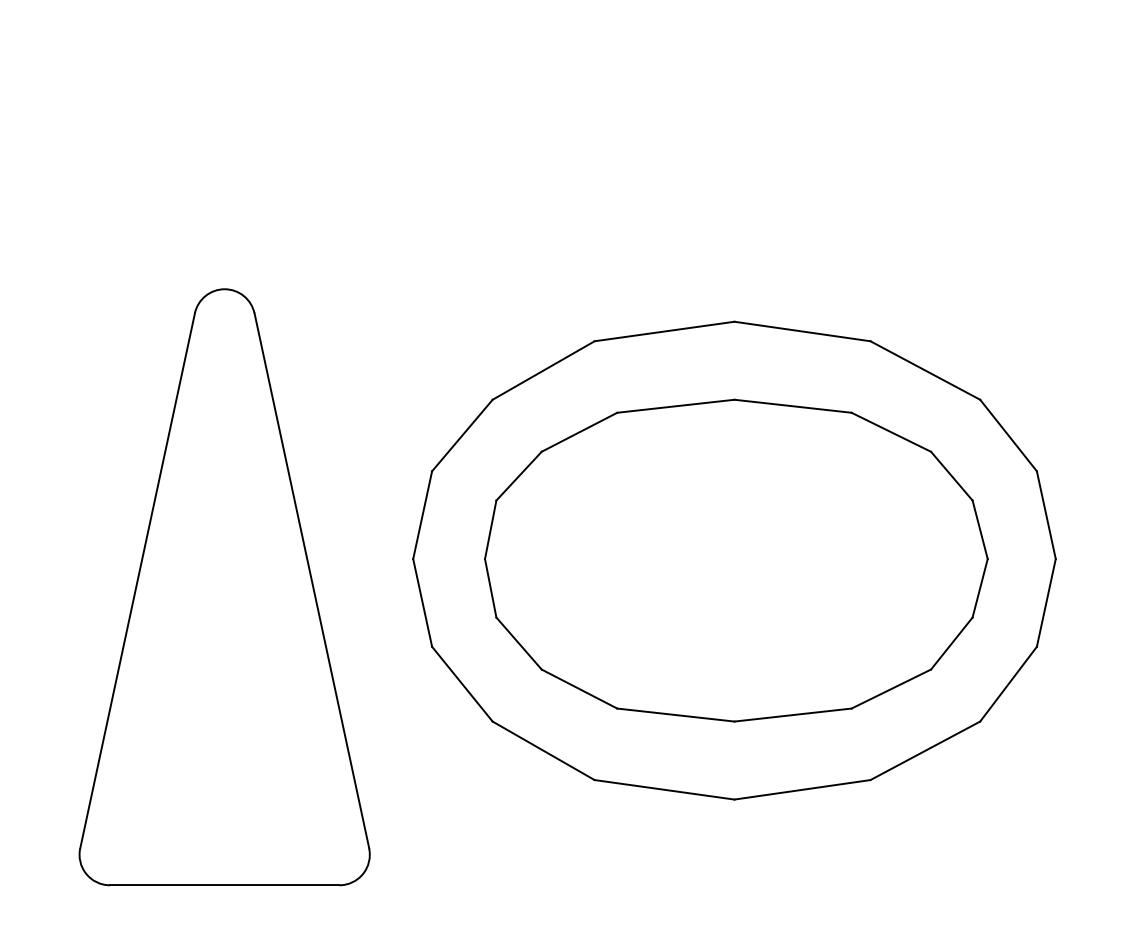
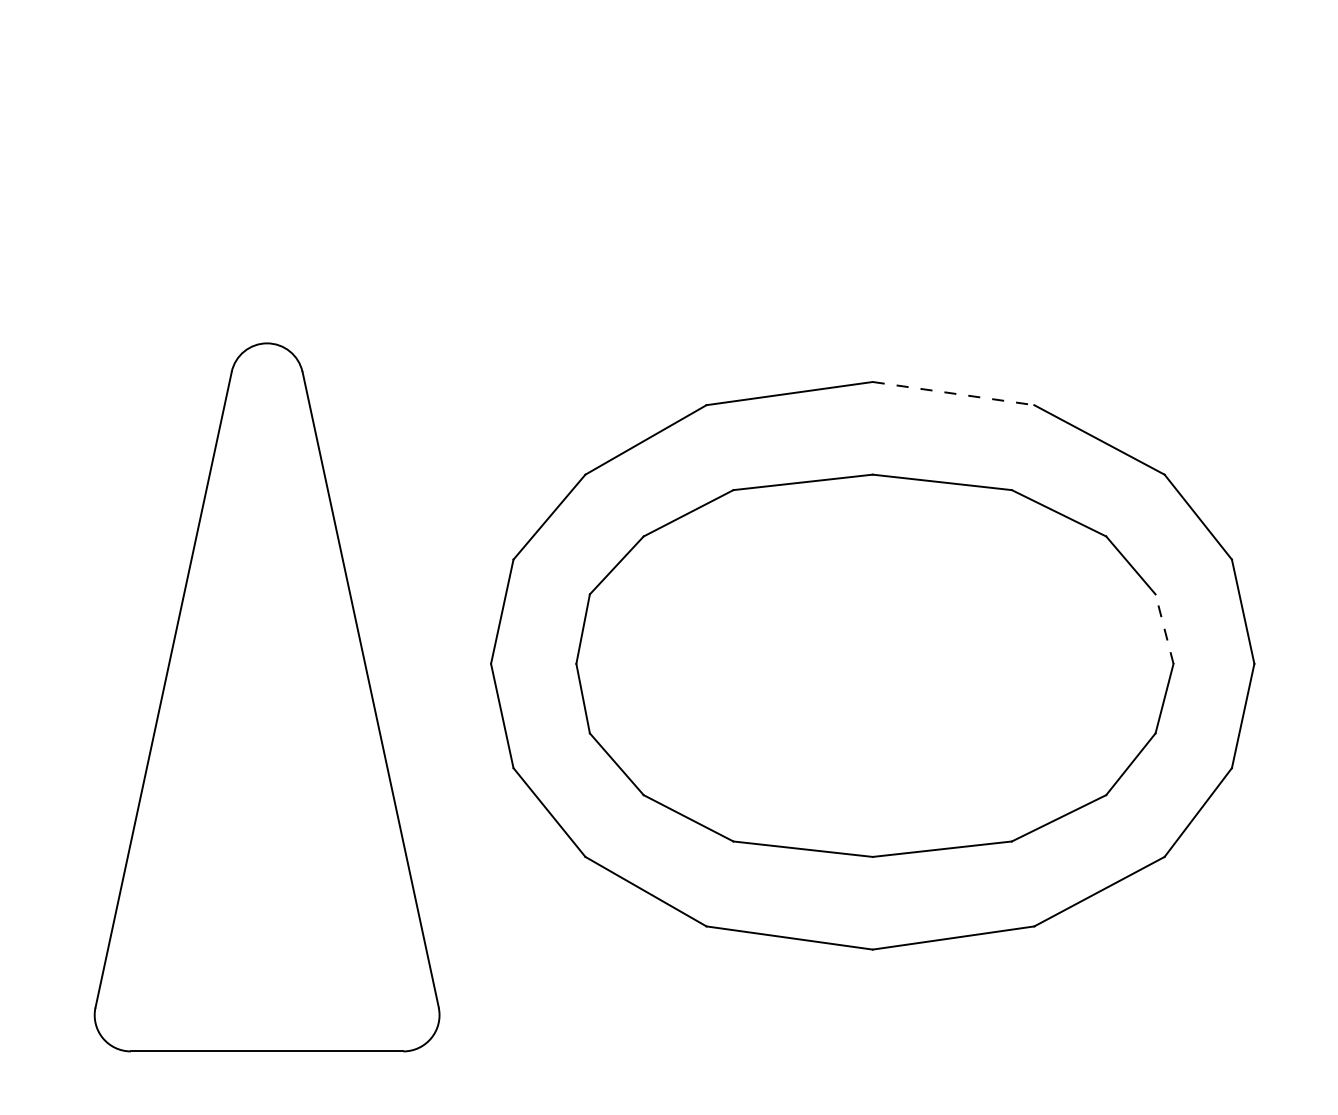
line: (802, 331) -> (953, 393), solid -> dashed
line: (980, 530) -> (1164, 629), solid -> dashed

